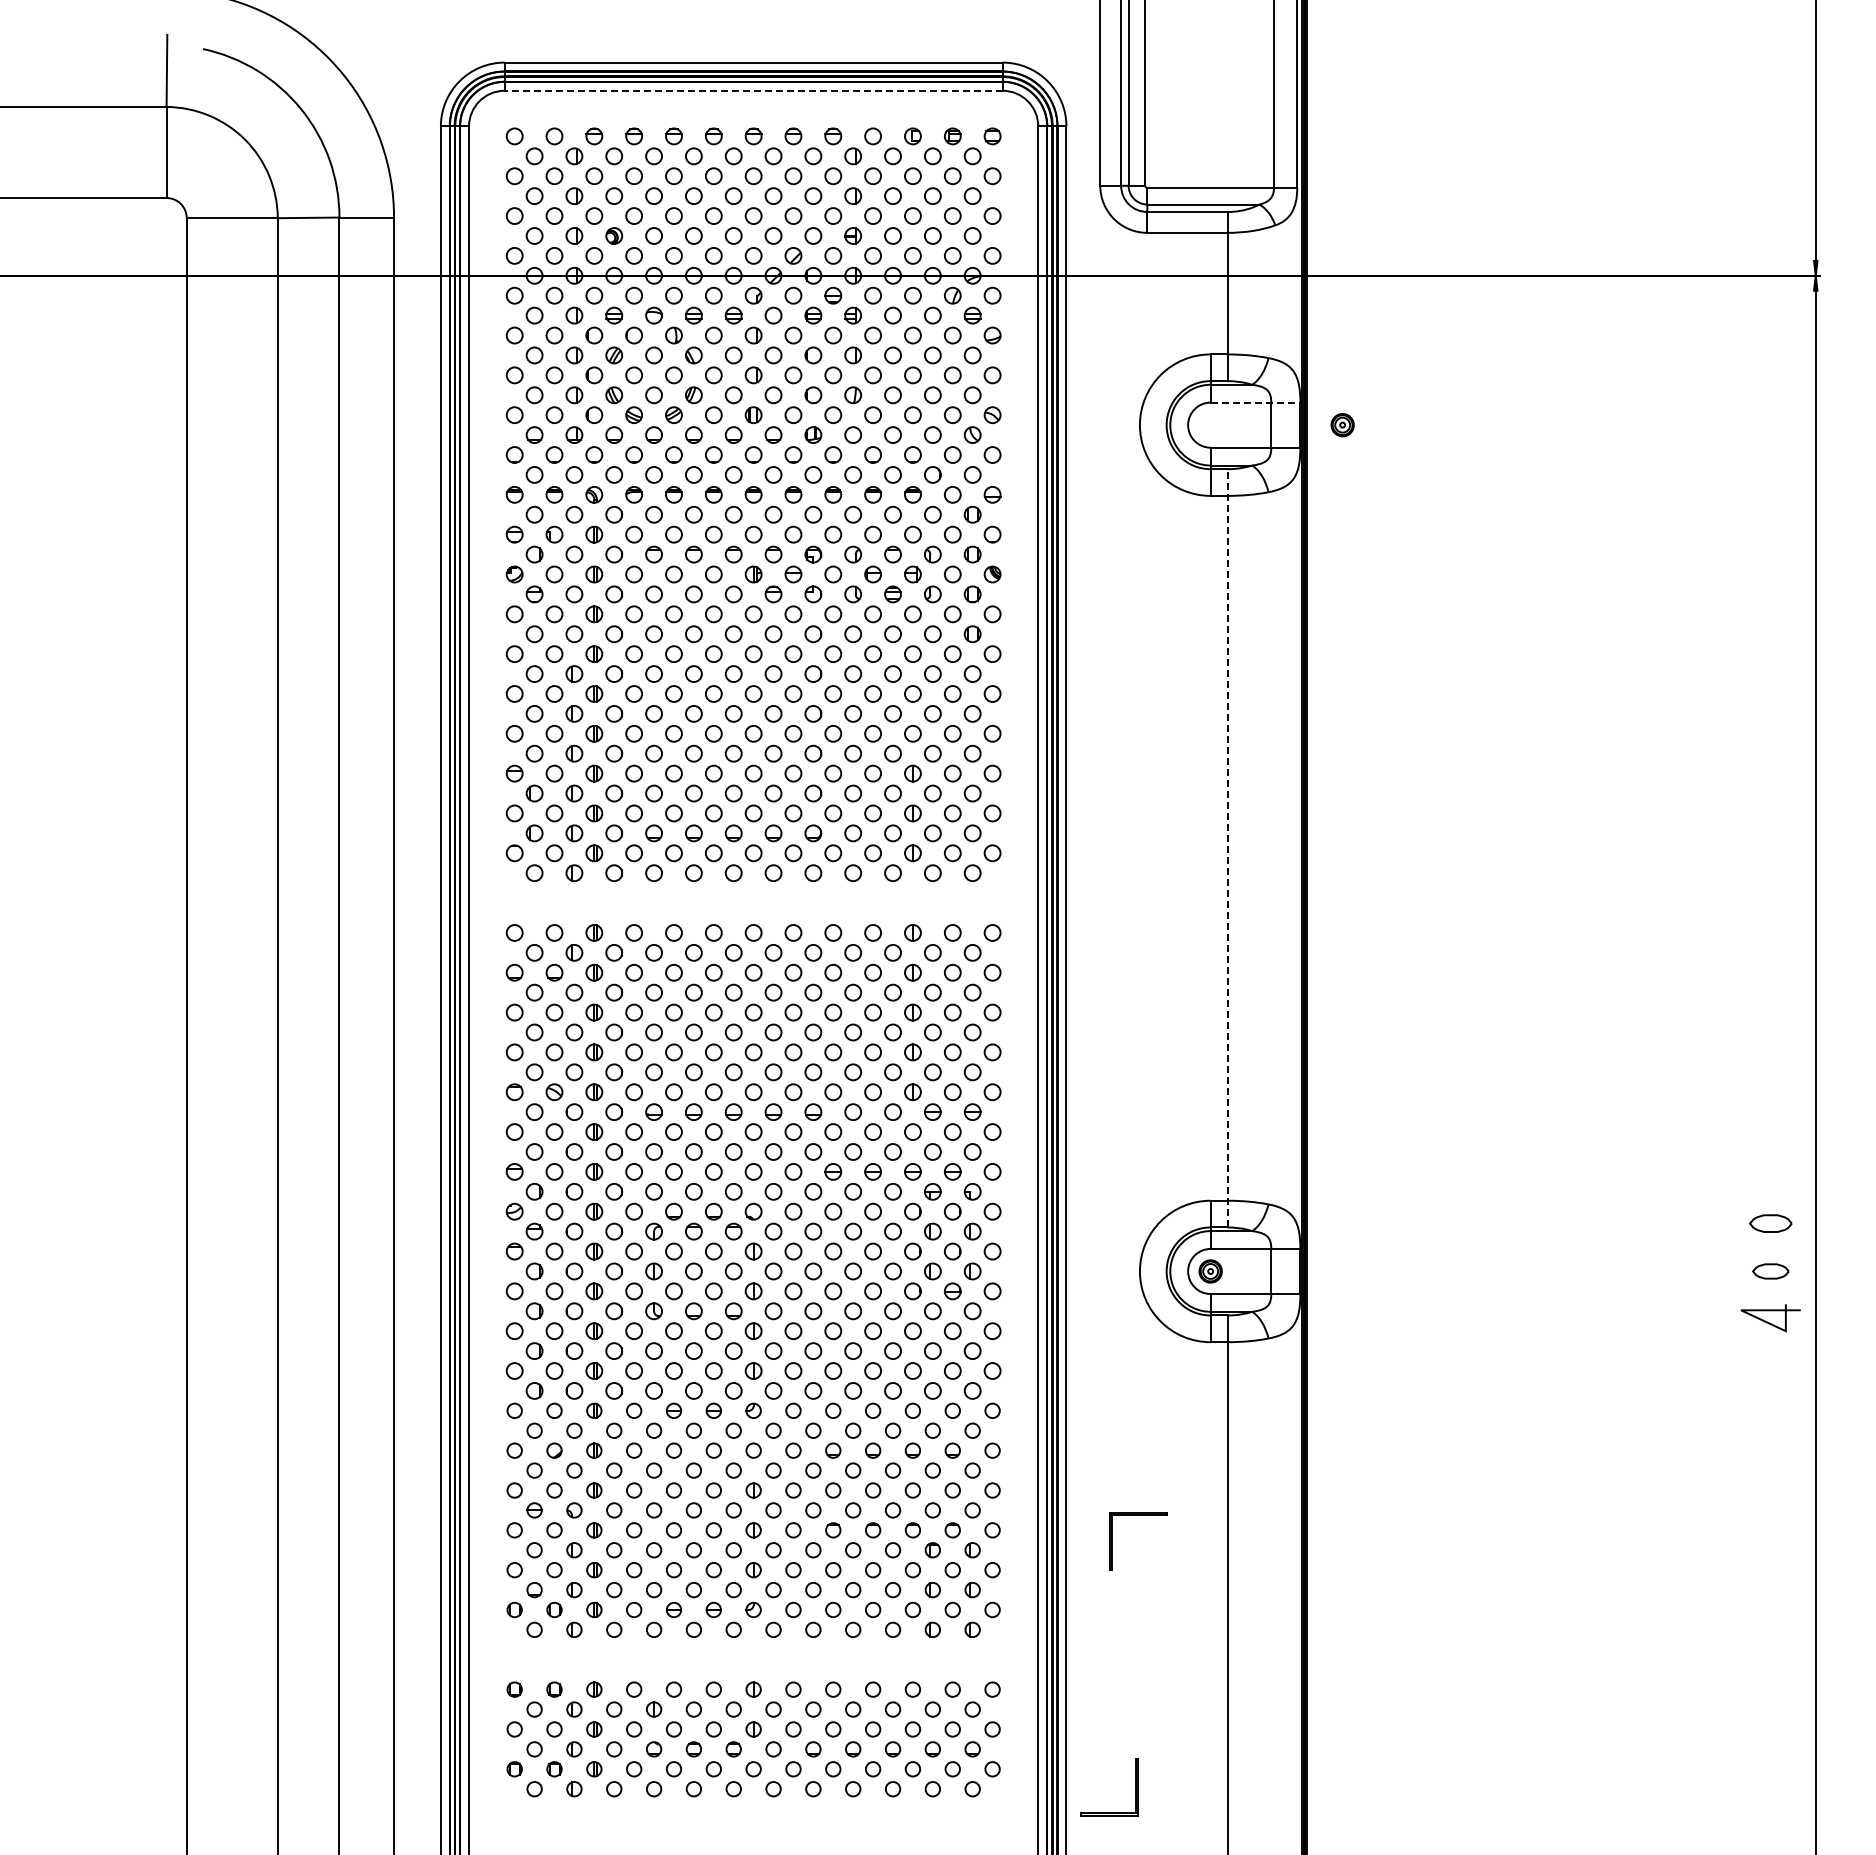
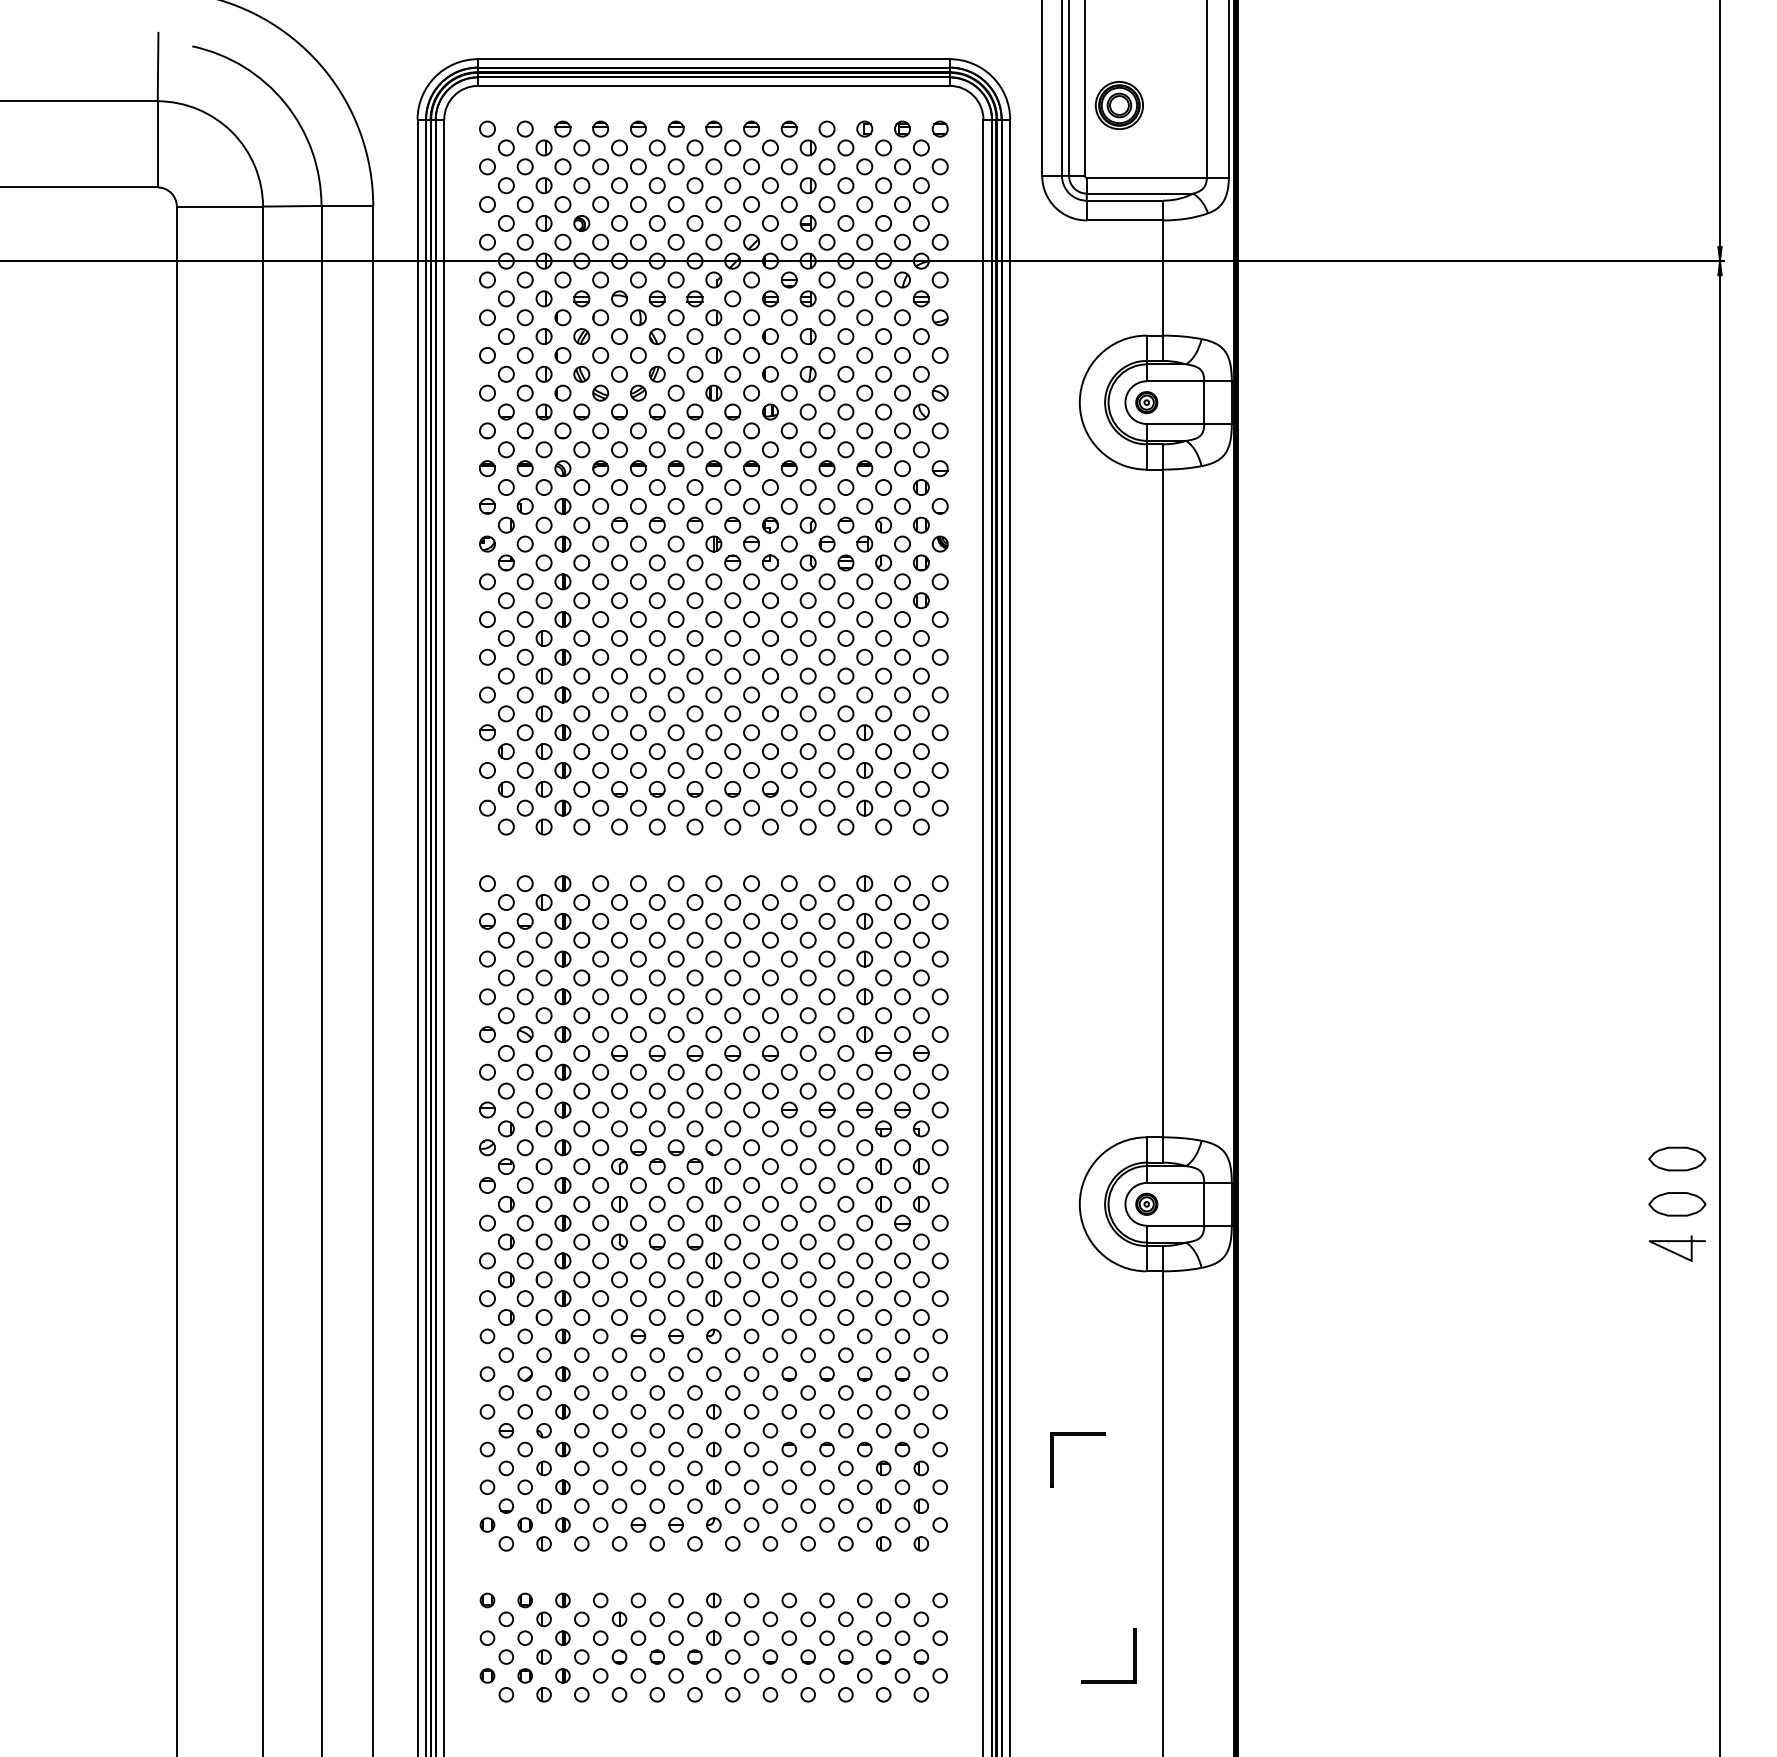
line: (753, 90) -> (713, 85), dashed -> solid
part: (1181, 111) -> (1119, 105), added
line: (1255, 402) -> (1189, 381), dashed -> solid
part: (1342, 425) -> (1146, 402), moved
line: (1227, 847) -> (1162, 802), dashed -> solid
part: (1770, 1223) -> (1677, 1158), size x1.43
part: (1770, 1271) -> (1677, 1204), size x1.67
part: (1109, 1812) -> (1108, 1679), moved

